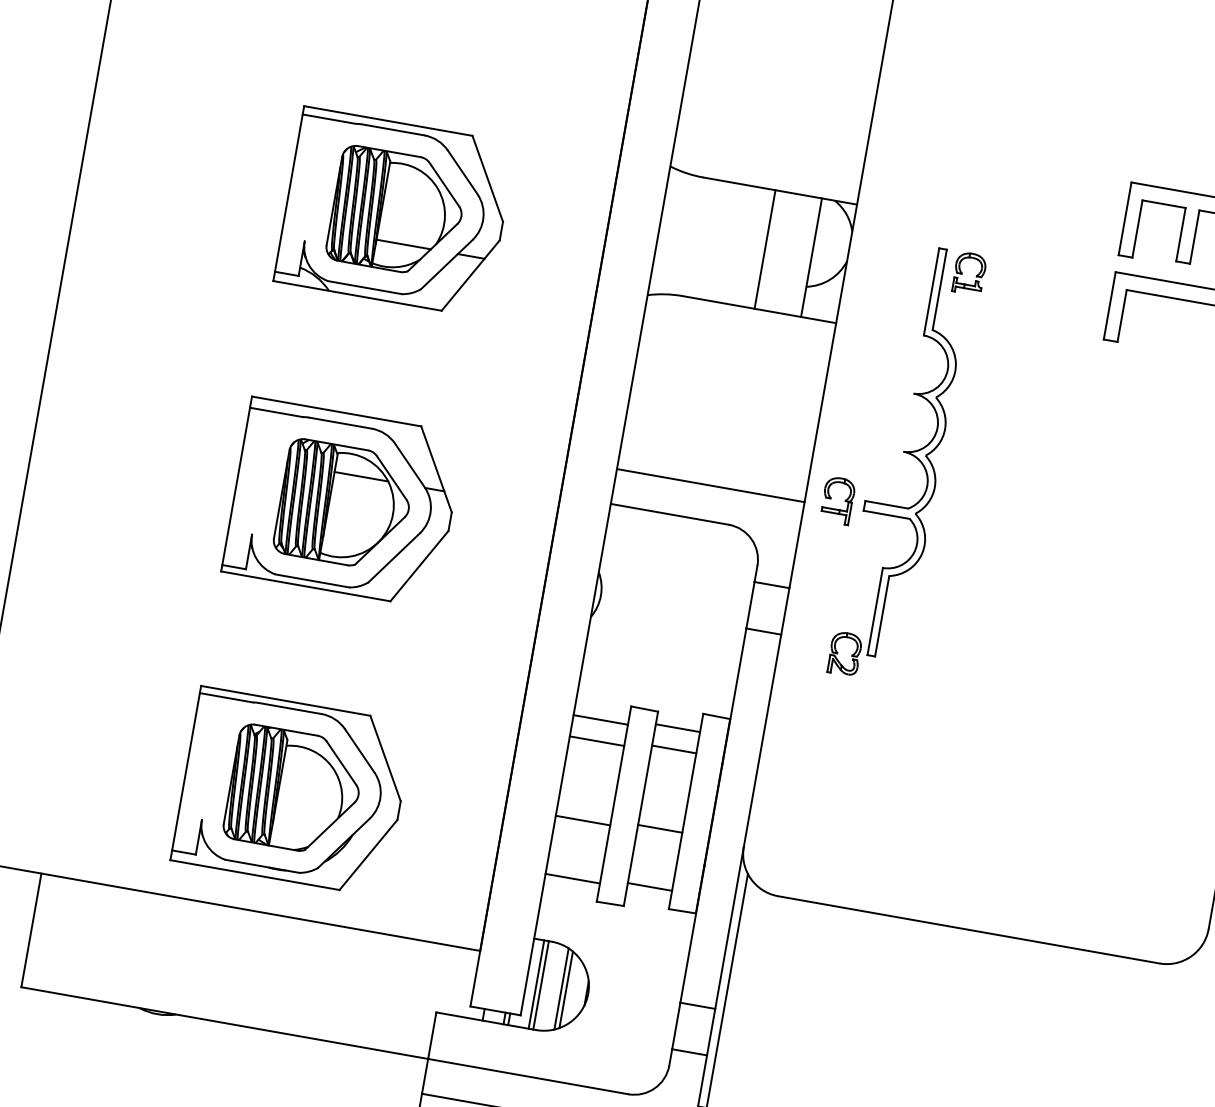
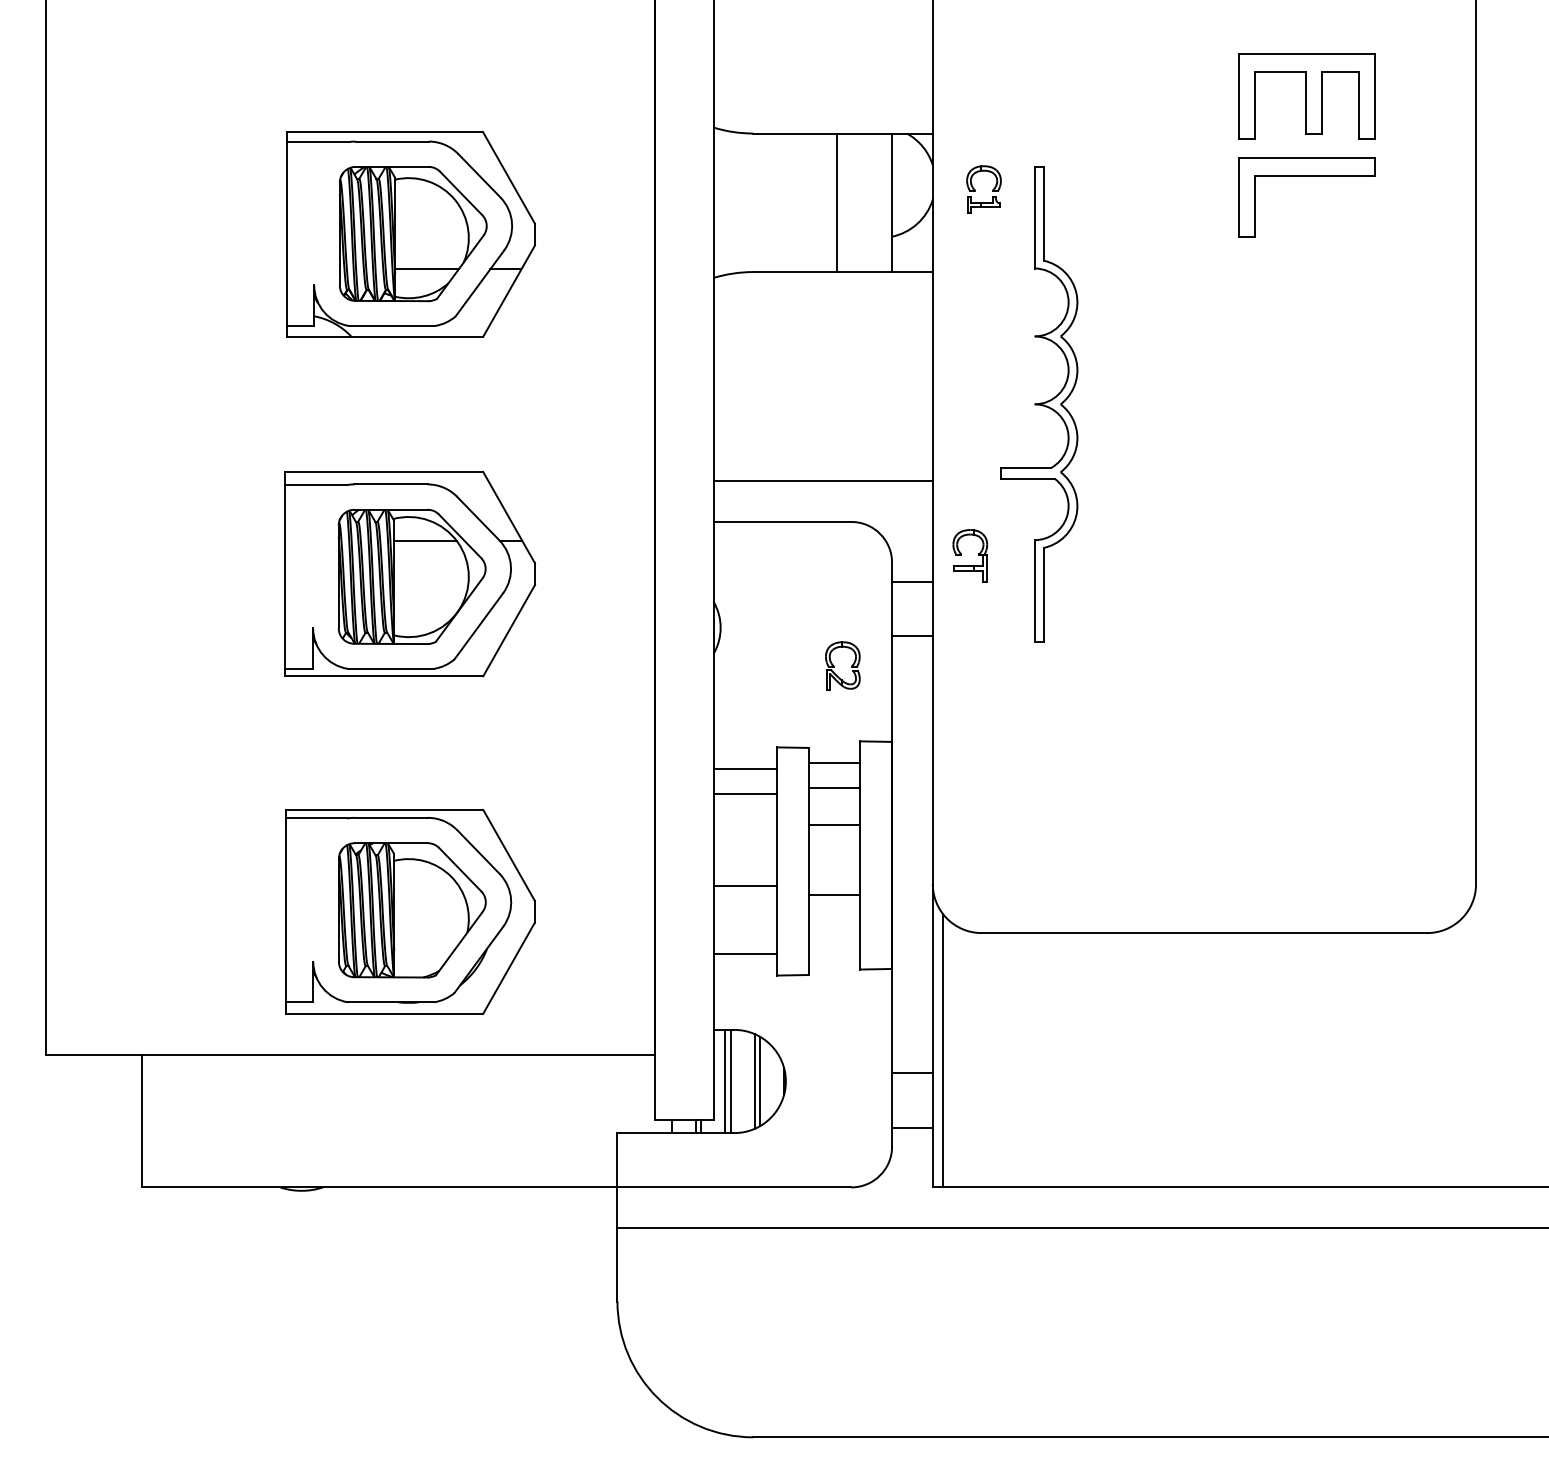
part: (962, 272) -> (975, 189), moved
part: (845, 501) -> (978, 555), moved
part: (837, 652) -> (834, 665), moved
line: (660, 829) -> (834, 825), moved
line: (649, 887) -> (834, 895), moved

